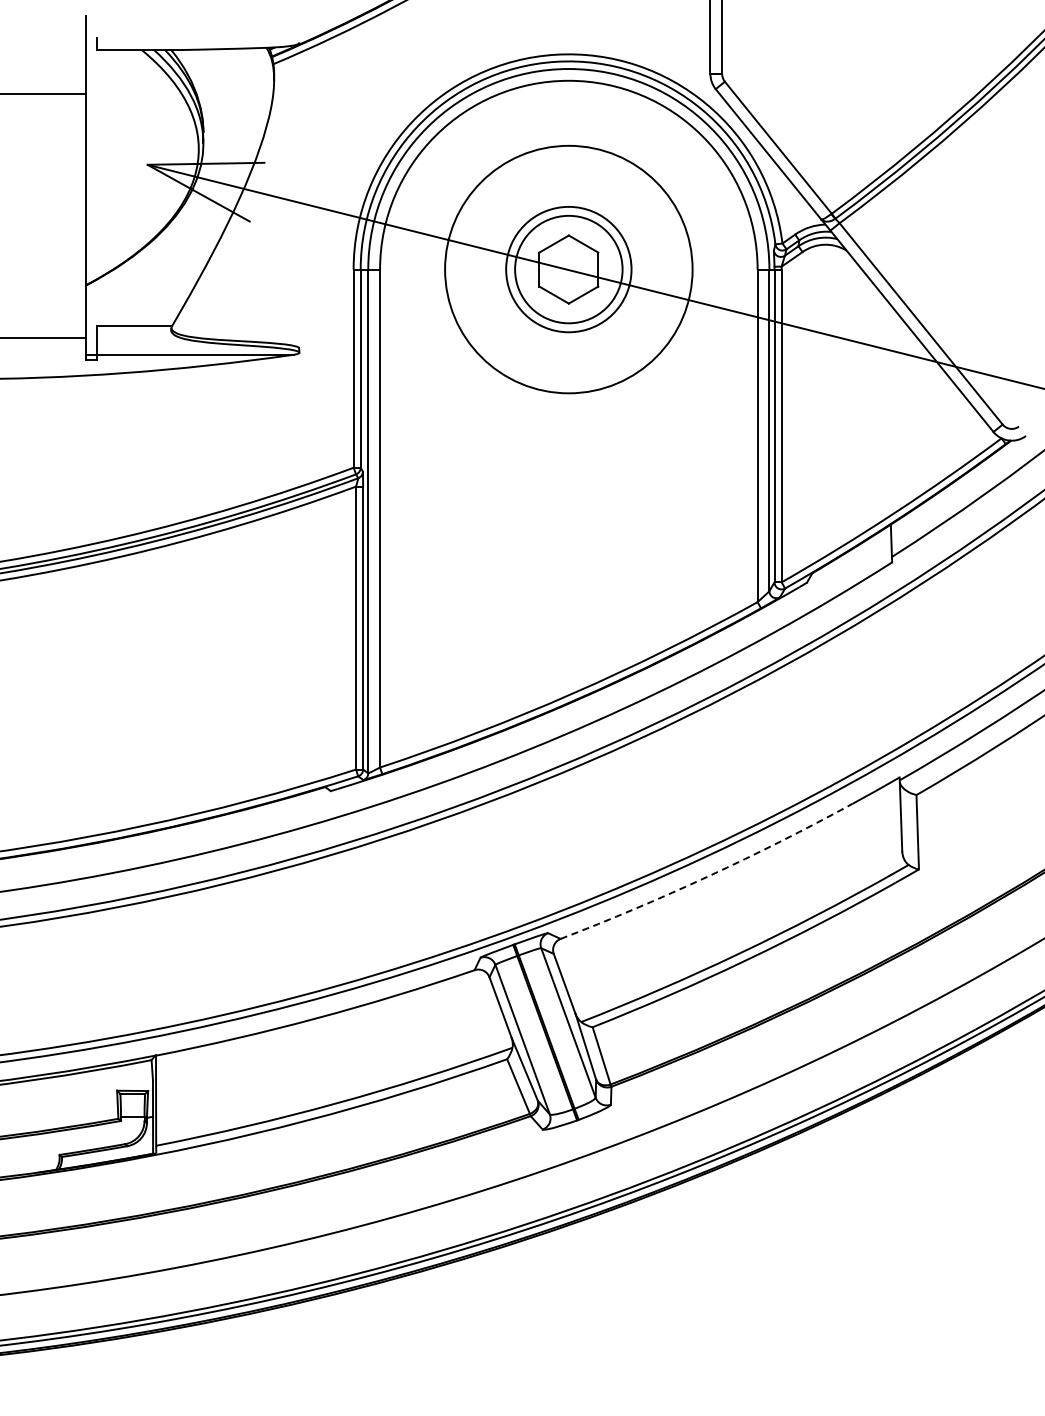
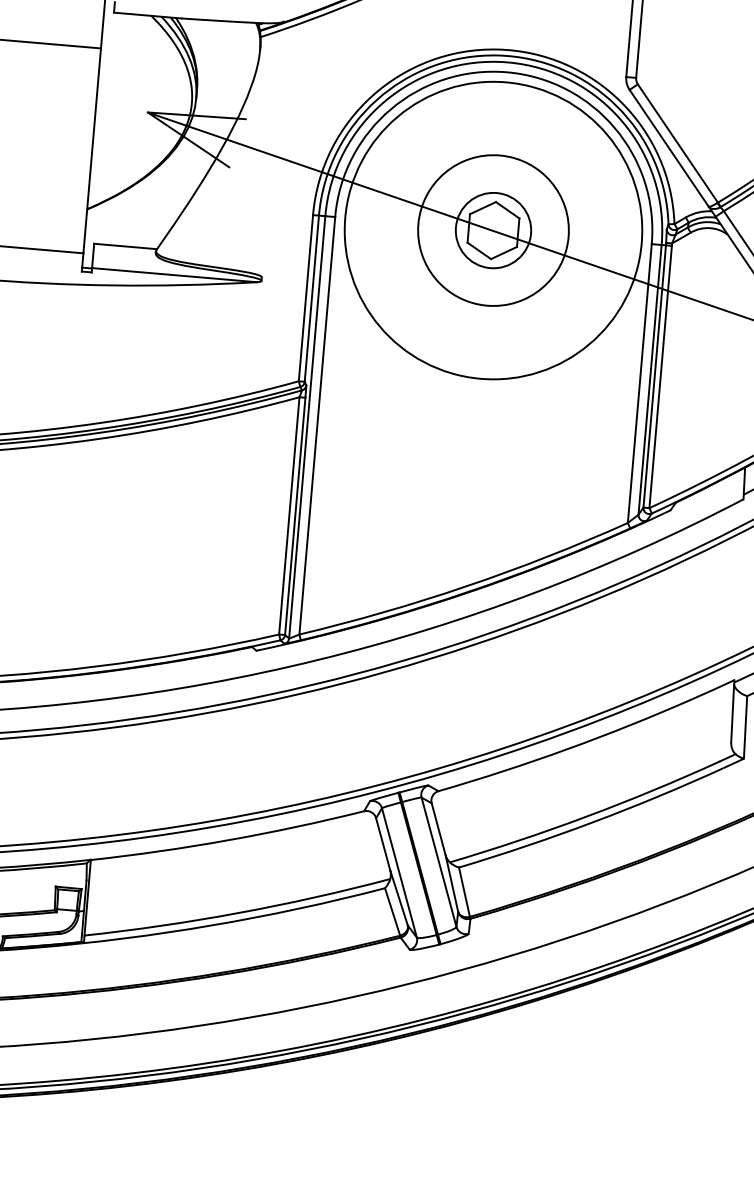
circle: (568, 269) -> (493, 230), size x0.71
circle: (568, 269) -> (493, 230), size x1.43
circle: (568, 269) -> (493, 230), size x1.67
arc: (708, 876) -> (566, 749), dashed -> solid

